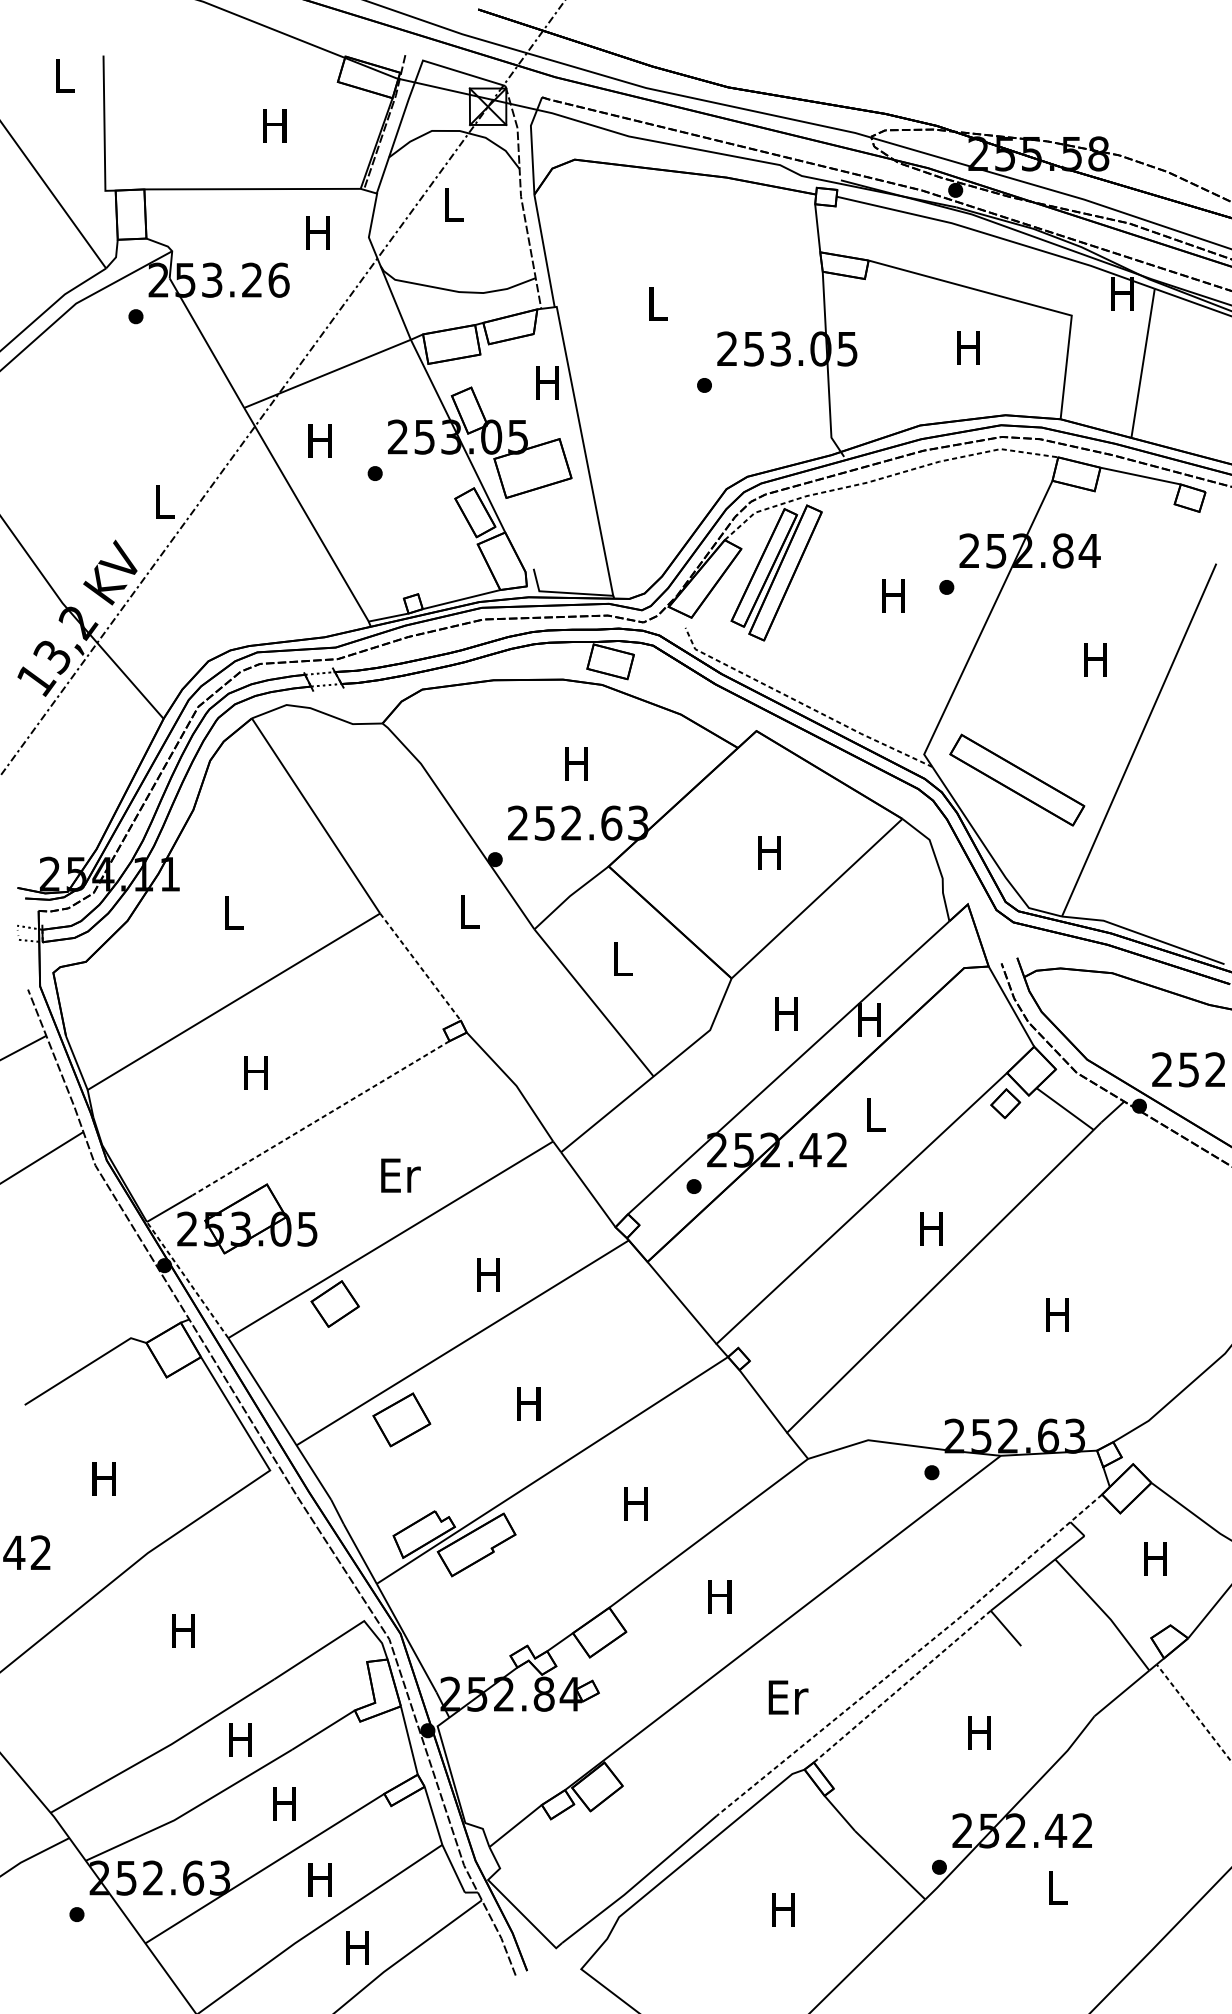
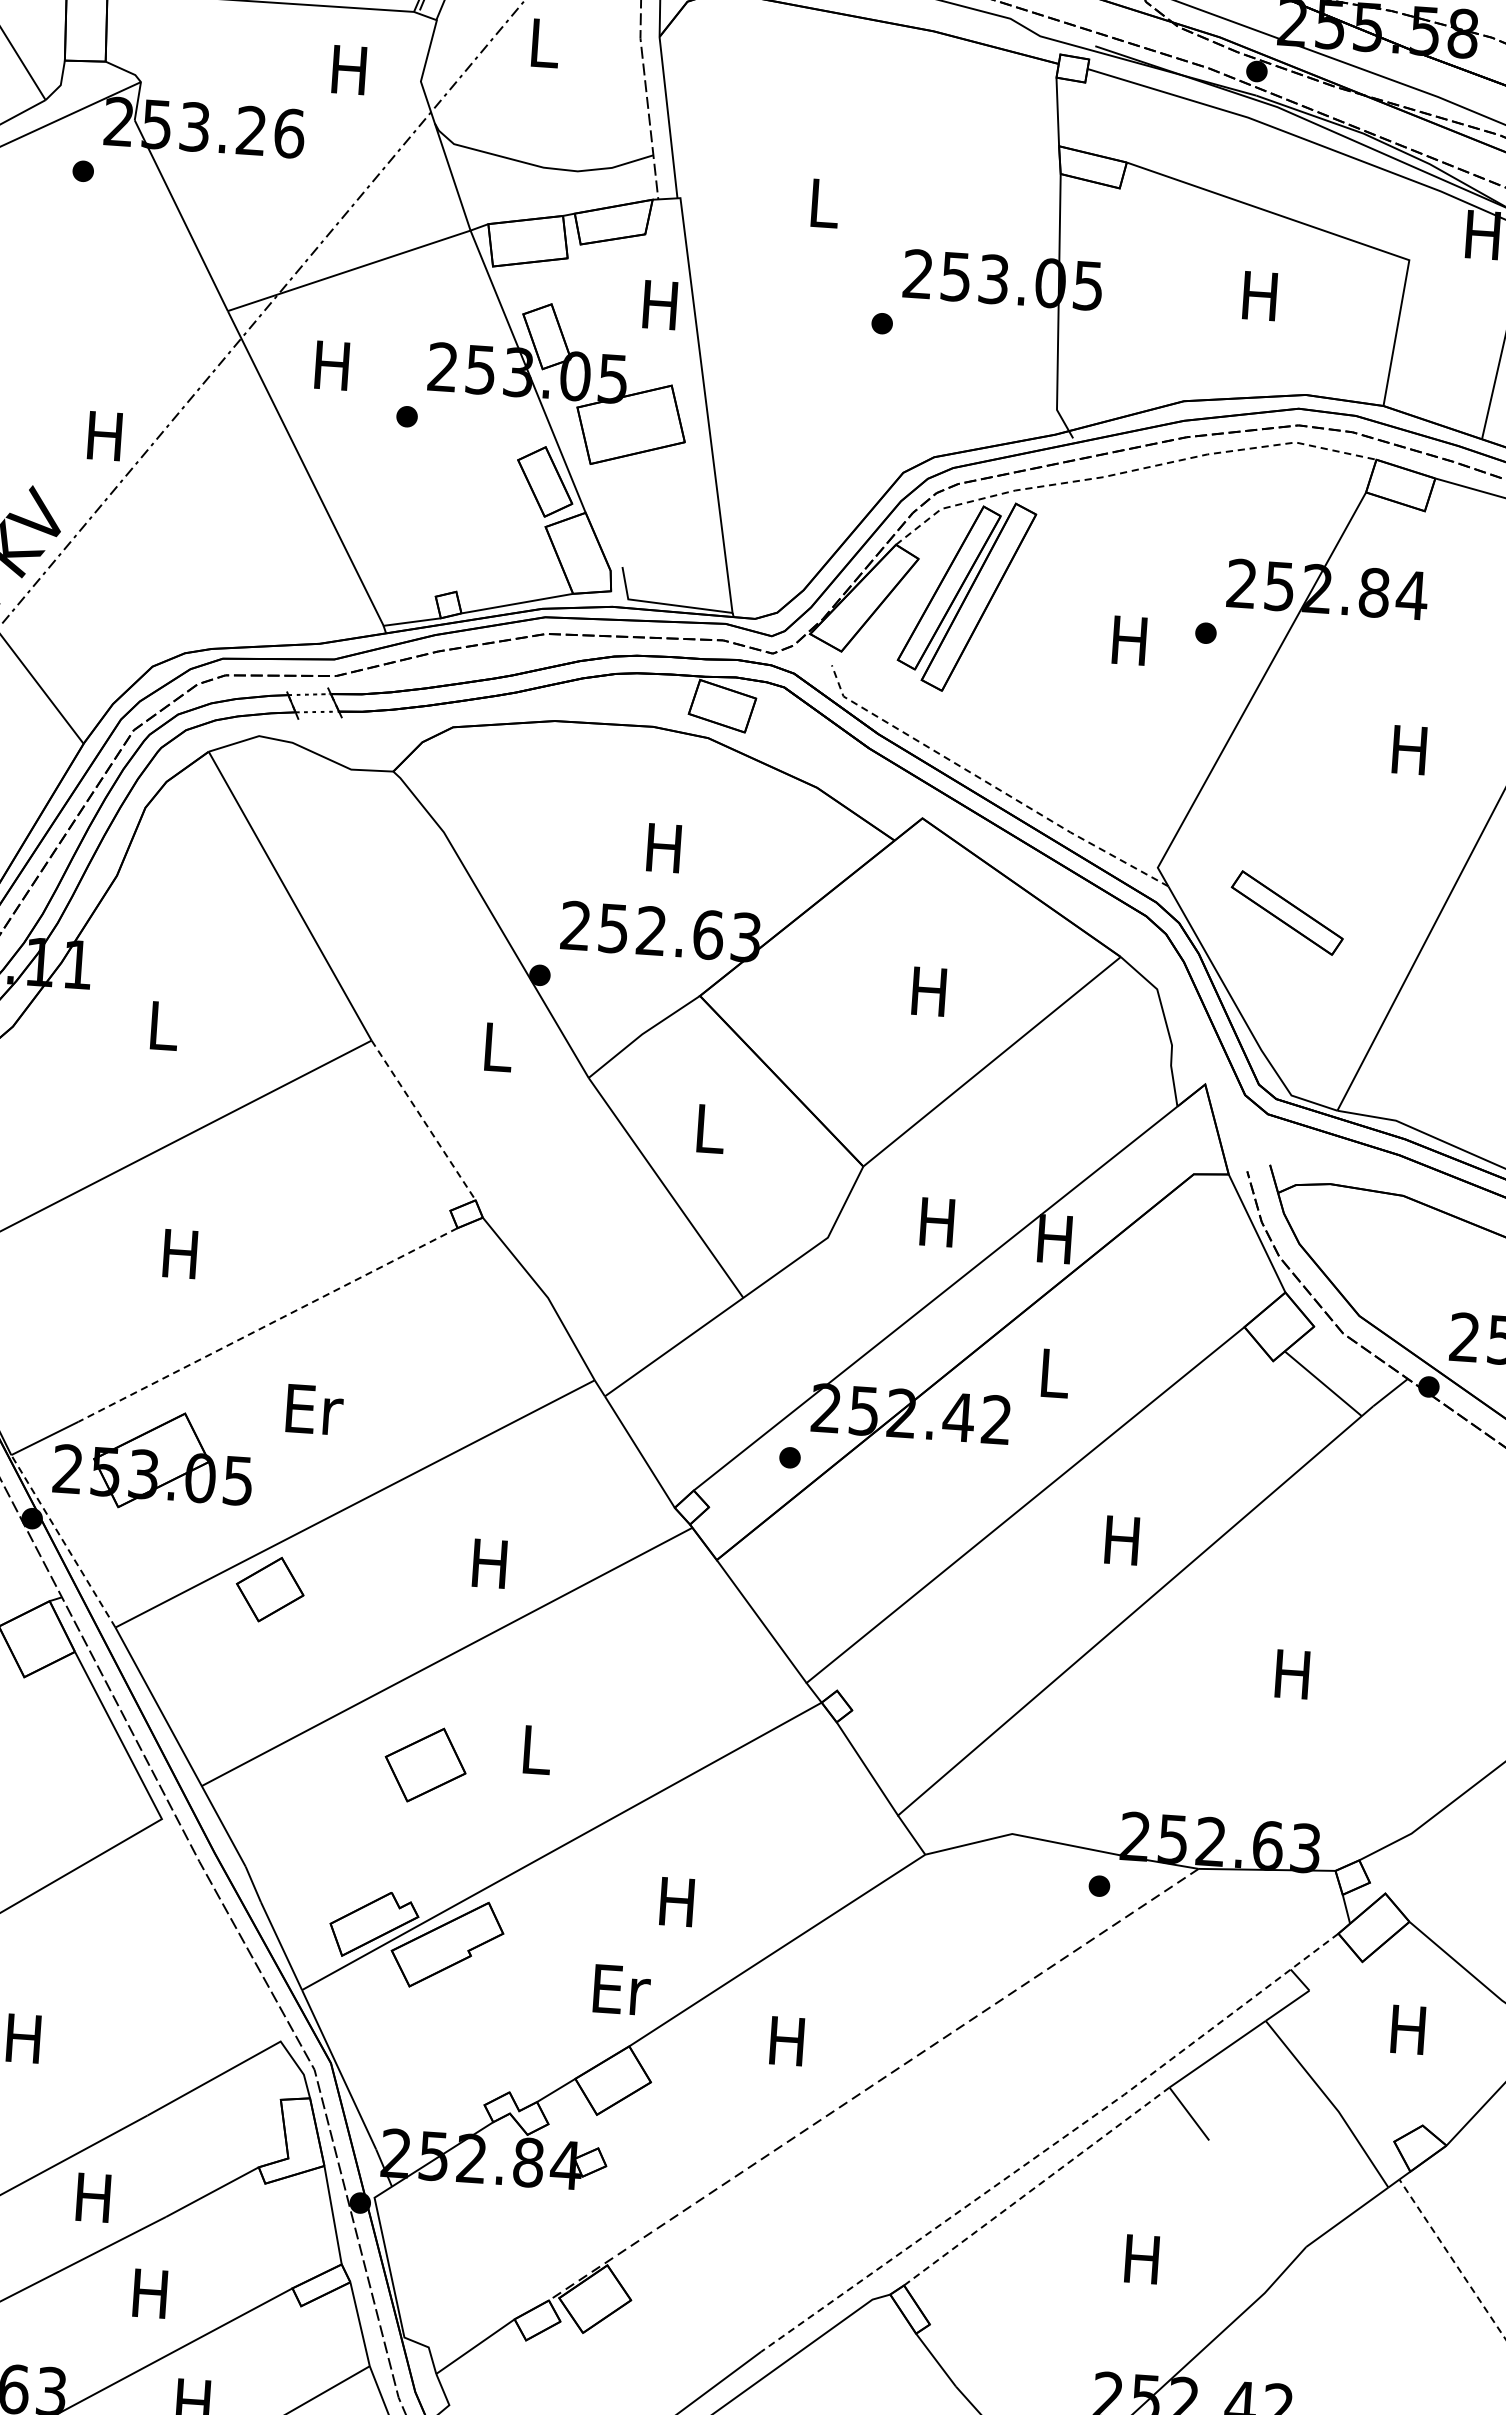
text: (163, 501) -> (104, 435), L -> H
part: (1017, 779) -> (1287, 912), size x0.6
part: (1005, 1103) -> (1239, 1370), removed
text: (400, 1175) -> (314, 1409), moved
text: (528, 1403) -> (534, 1749), H -> L
part: (401, 1419) -> (425, 1764), moved
line: (782, 1622) -> (873, 2083), solid -> dashed
text: (788, 1697) -> (621, 1990), moved

